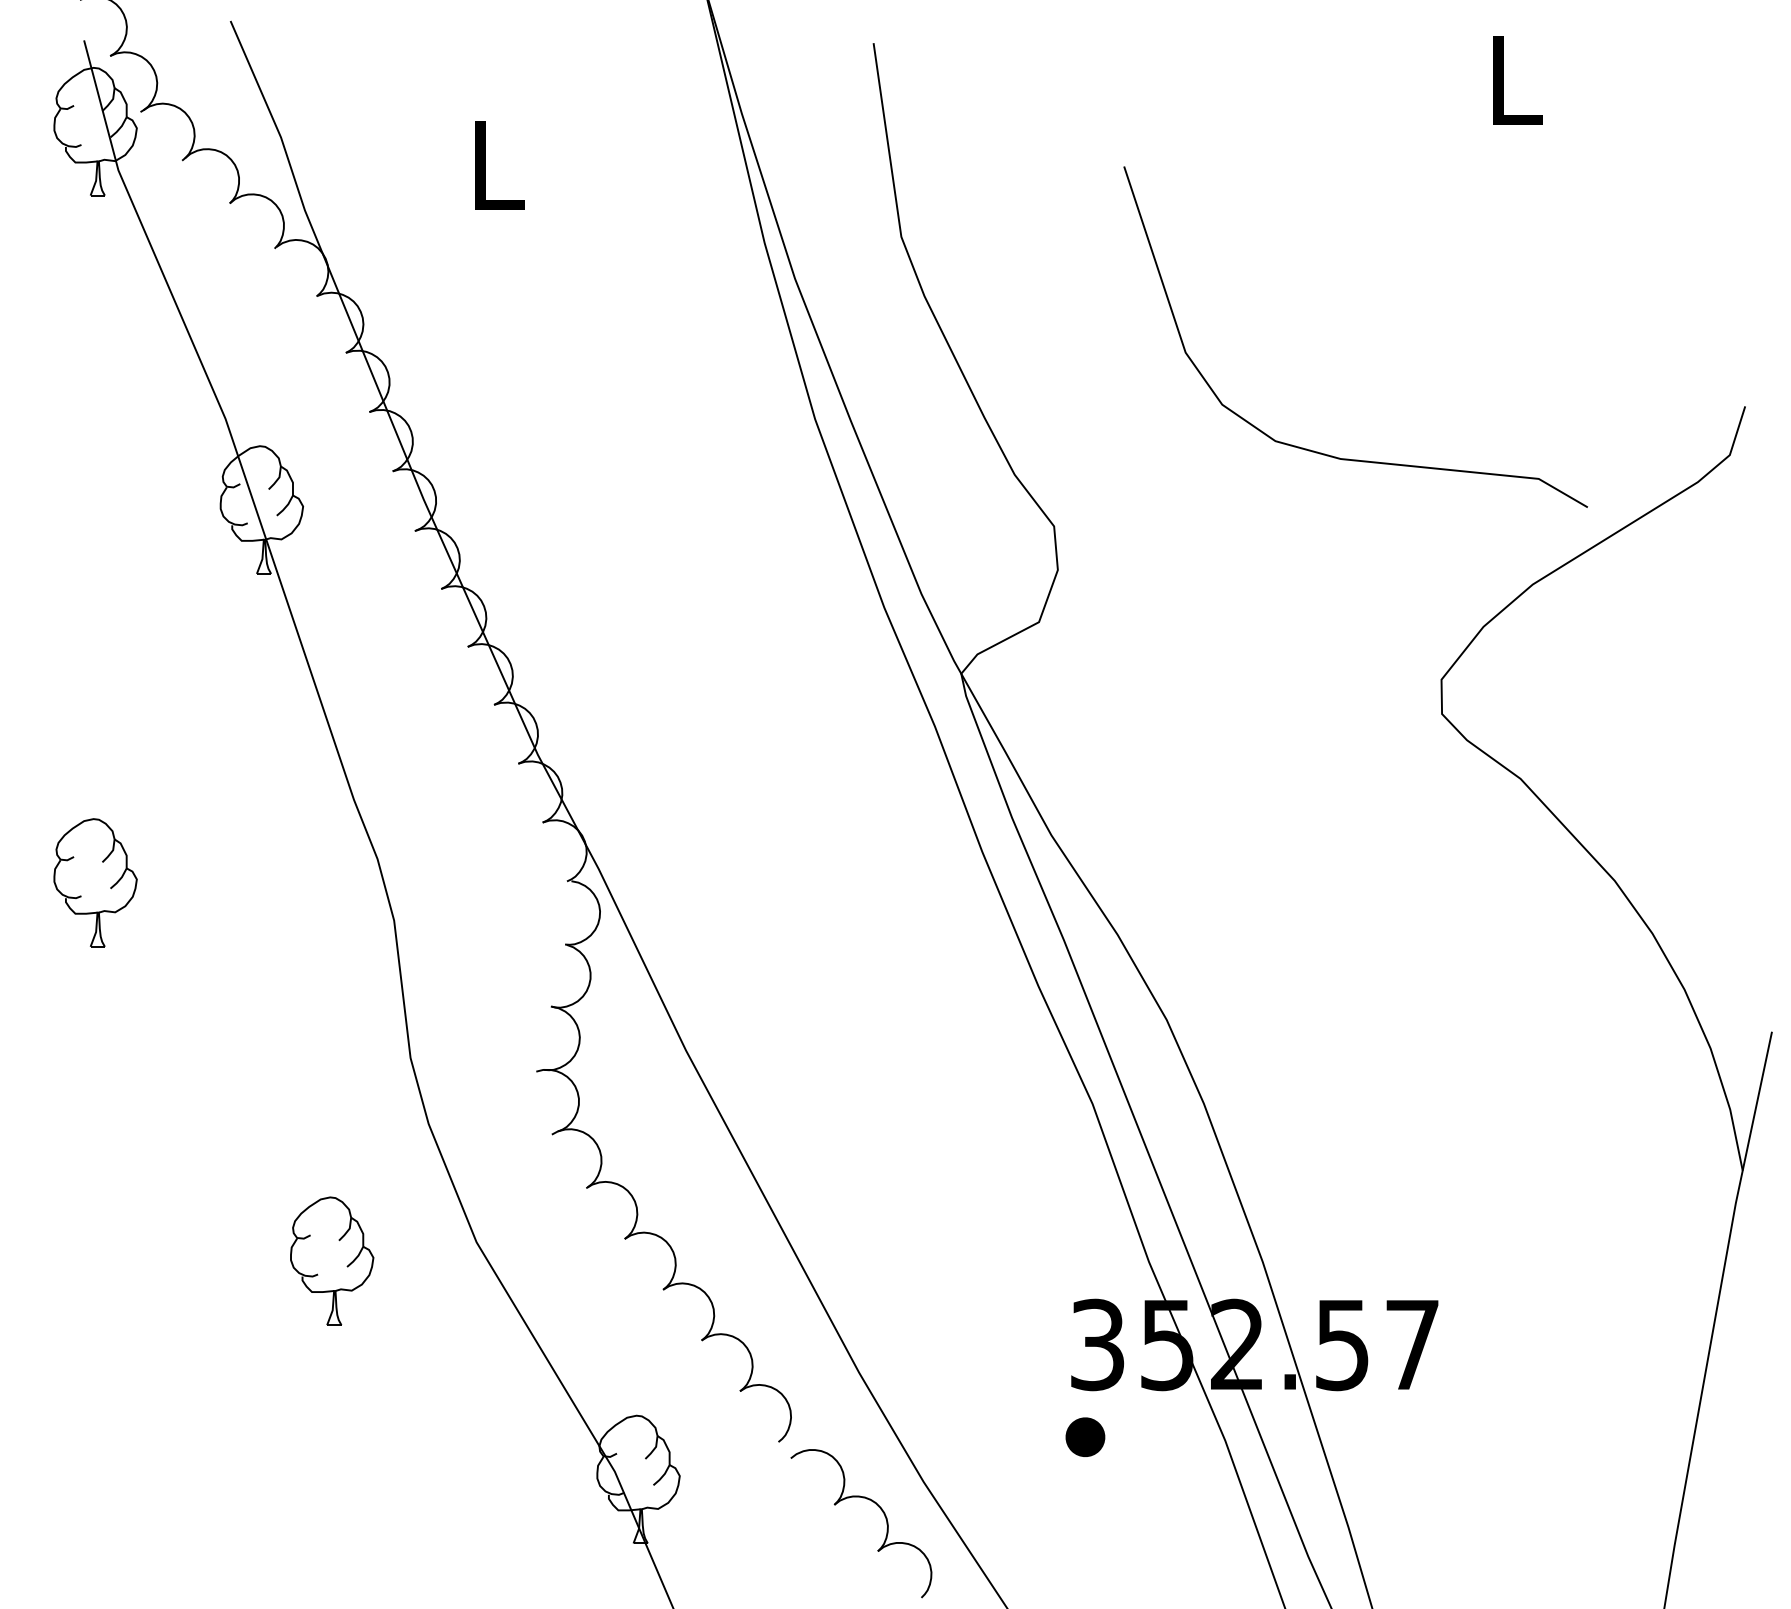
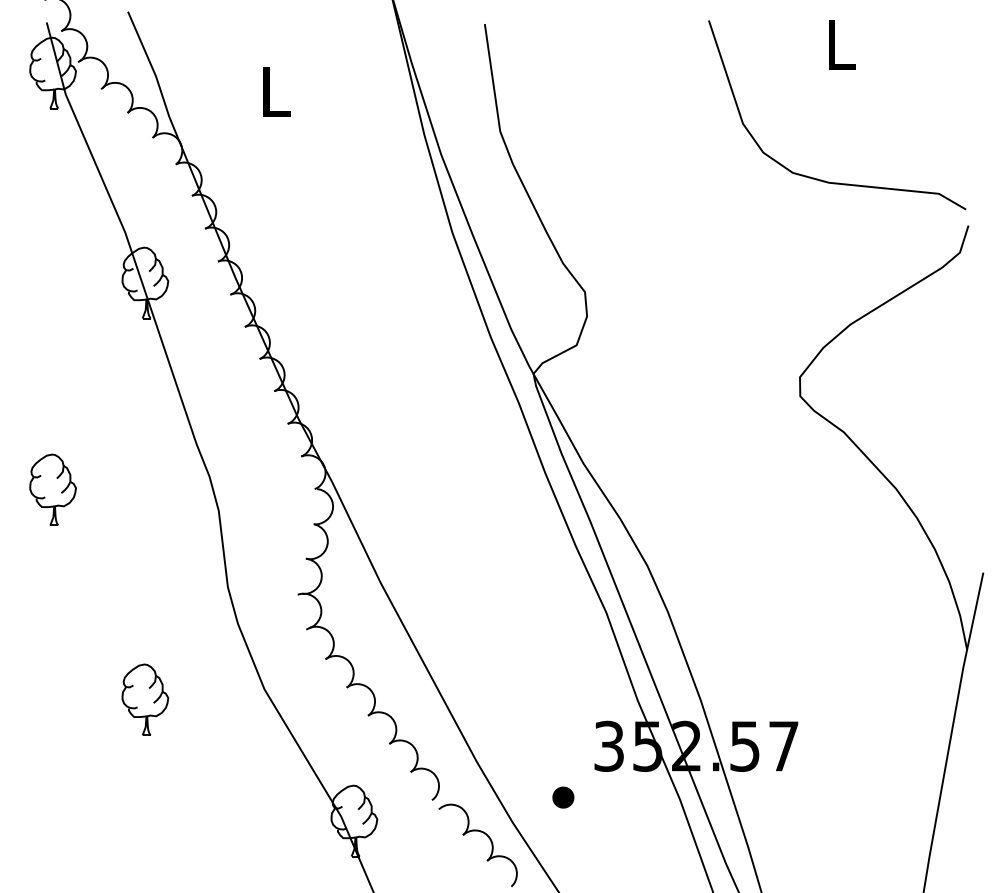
curve: (1327, 453) -> (821, 179), moved
part: (332, 1260) -> (145, 699), moved
part: (1085, 1437) -> (563, 797), moved

